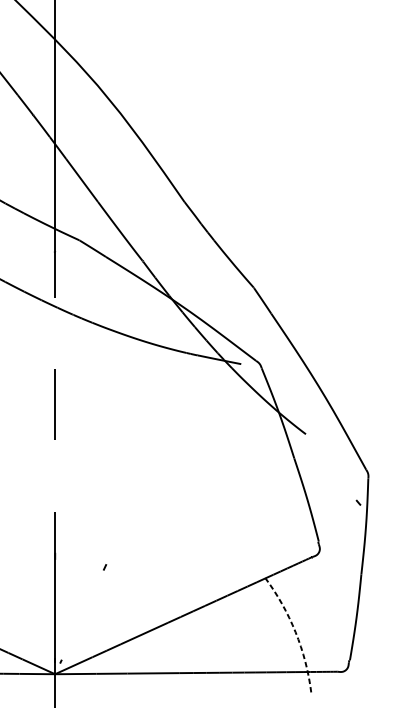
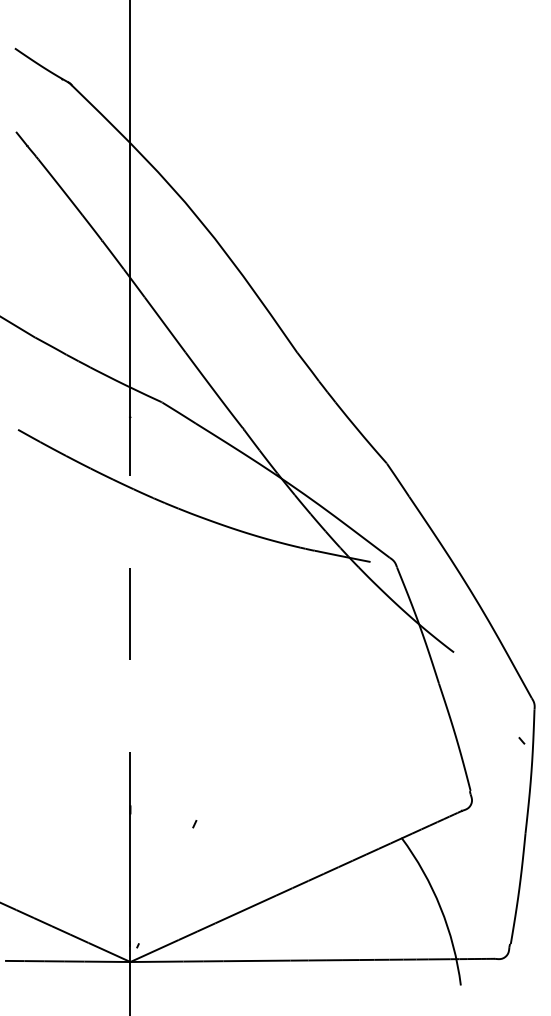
arc: (295, 631) -> (440, 907), dashed -> solid

